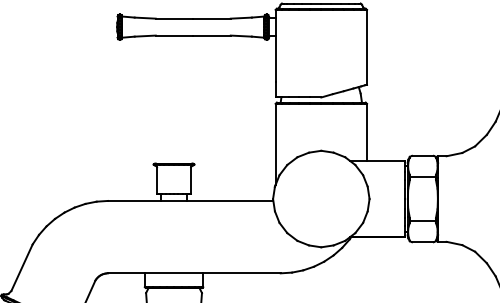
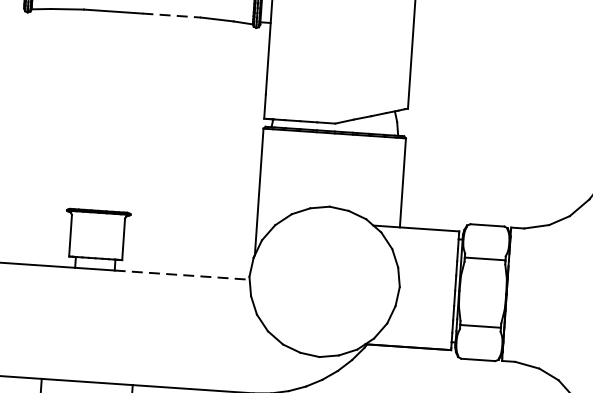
line: (212, 35) -> (172, 15), solid -> dashed
line: (230, 200) -> (182, 274), solid -> dashed

